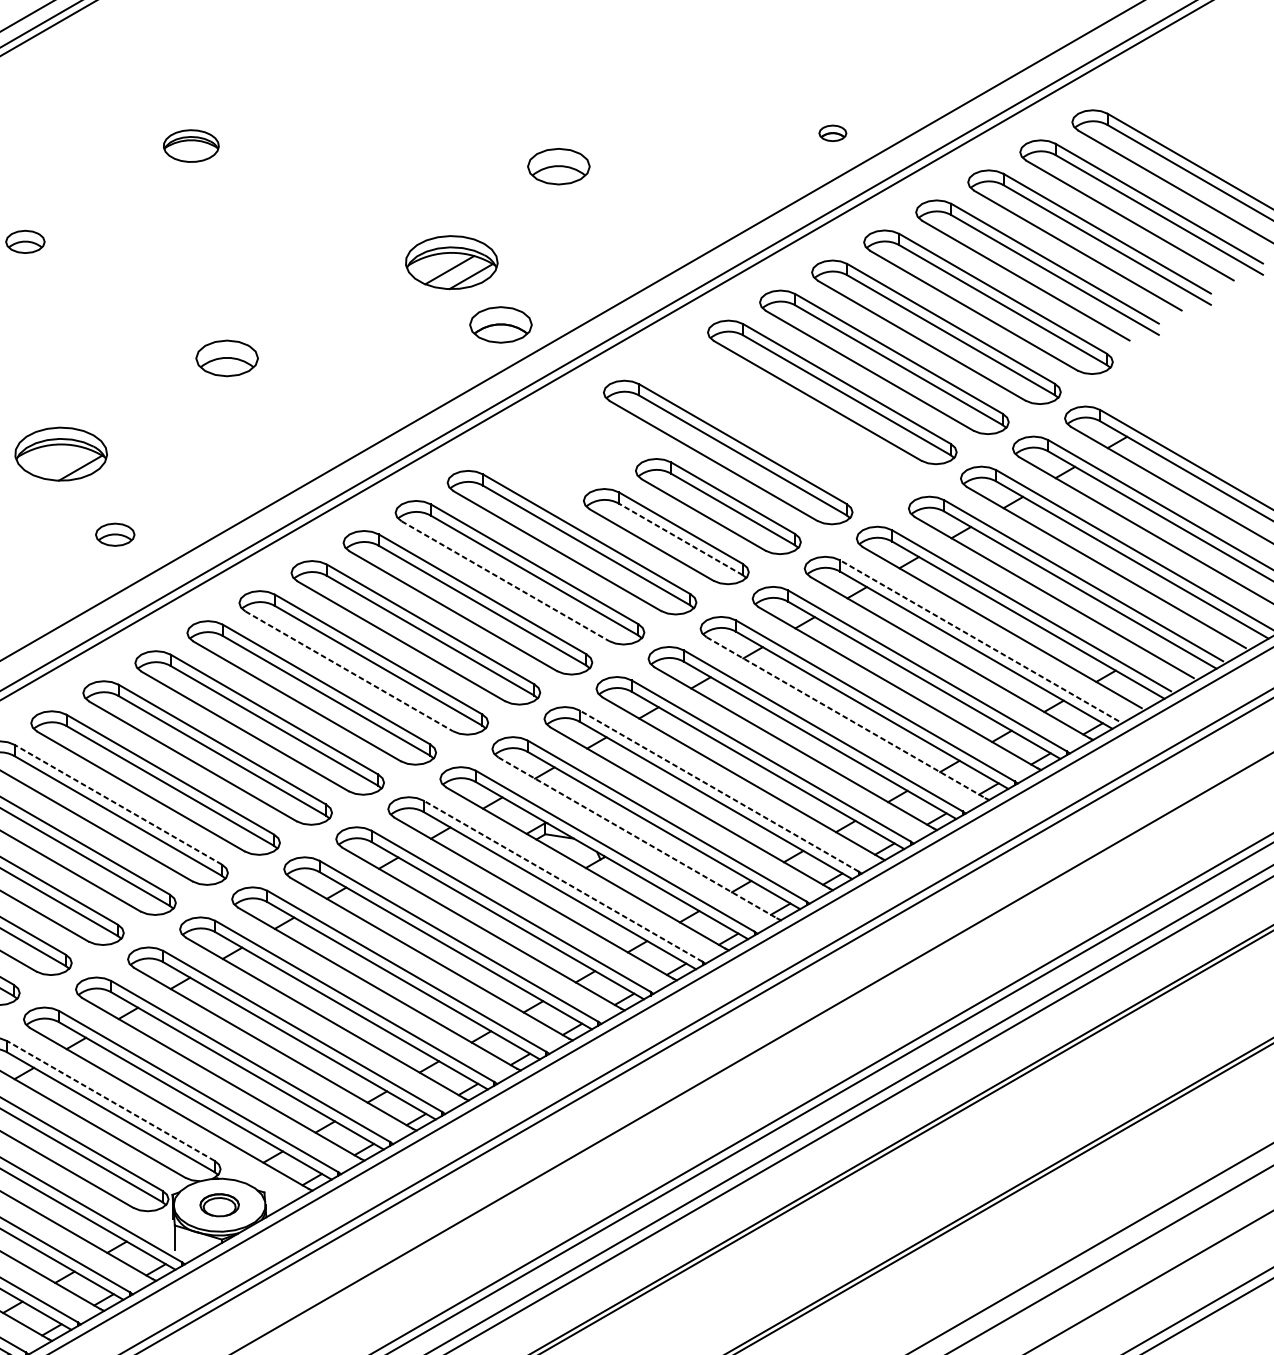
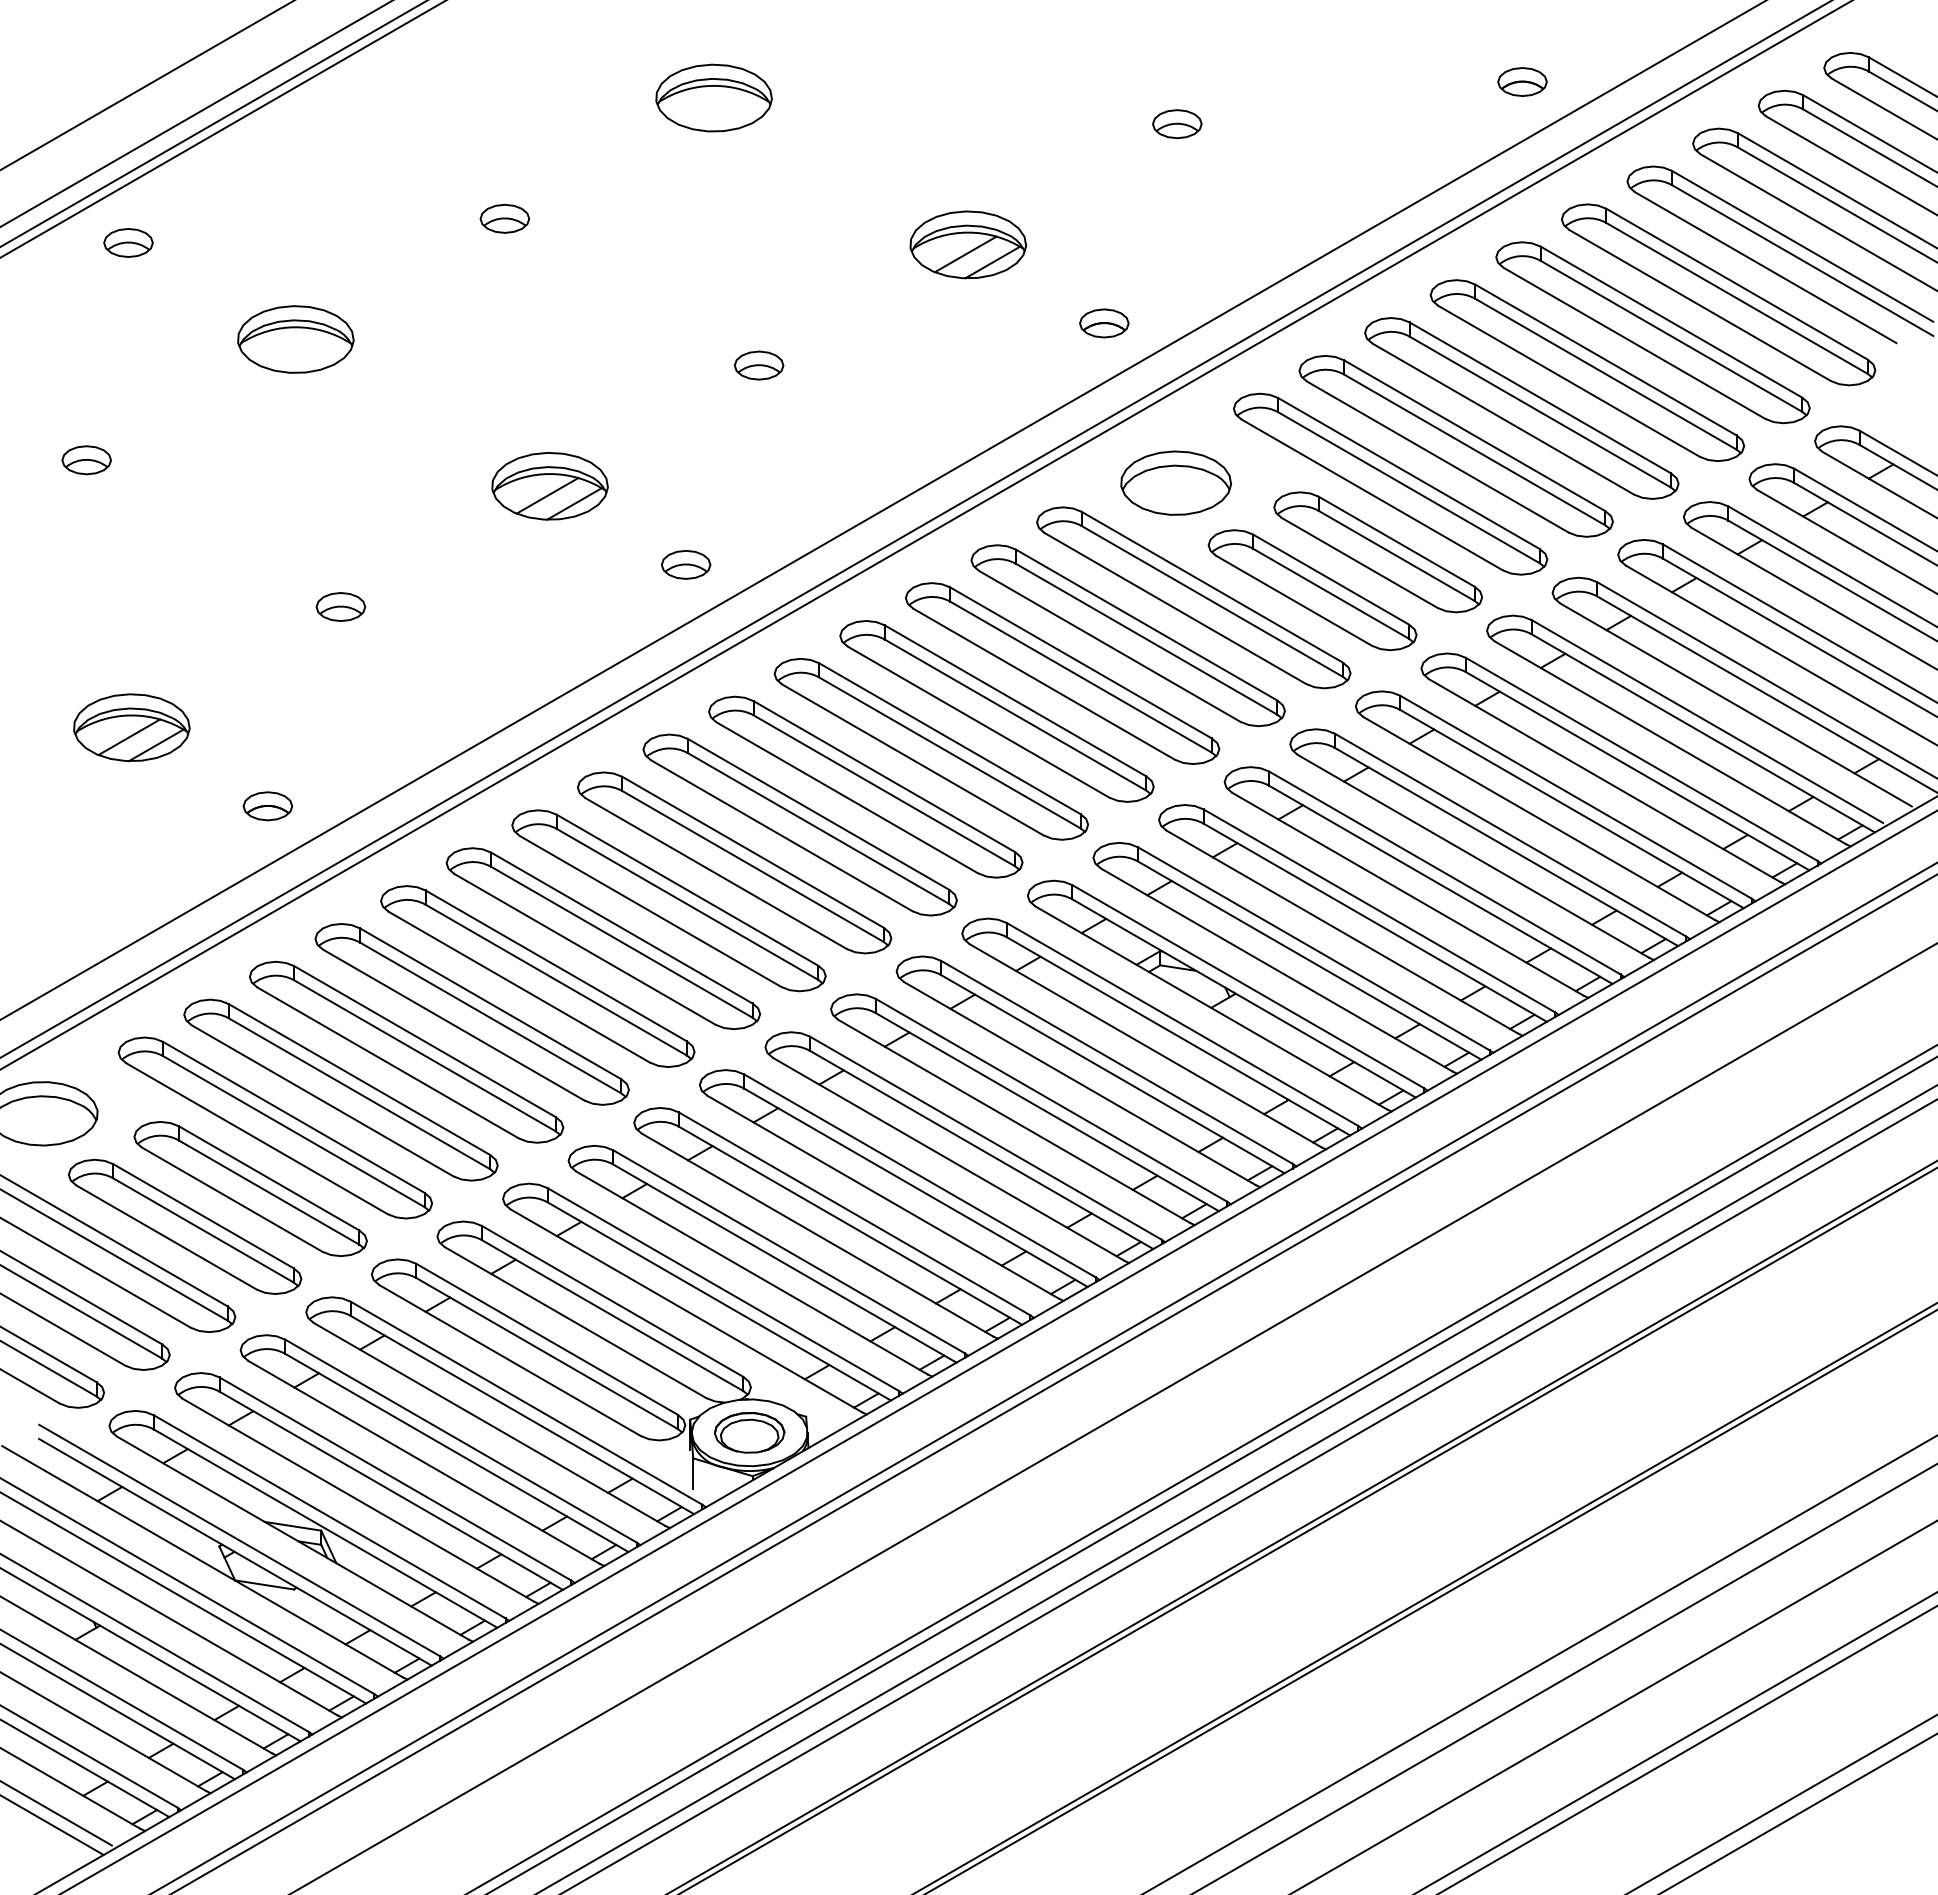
part: (832, 132) -> (1522, 81), size x1.43
part: (190, 145) -> (713, 97), size x1.67
part: (559, 167) -> (1177, 124), size x0.62
part: (451, 262) -> (967, 244), moved
part: (501, 324) -> (1104, 323), size x0.62
part: (226, 358) -> (758, 365), size x0.62
part: (779, 422) -> (1455, 446), added
part: (557, 451) -> (1175, 482), added
line: (59, 461) -> (547, 495), added
part: (115, 534) -> (686, 564), moved
line: (681, 539) -> (1331, 593), dashed -> solid
line: (505, 581) -> (1109, 646), dashed -> solid
line: (979, 640) -> (1707, 721), dashed -> solid
line: (348, 670) -> (912, 759), dashed -> solid
line: (846, 717) -> (1539, 818), dashed -> solid
line: (719, 790) -> (1379, 910), dashed -> solid
line: (117, 805) -> (621, 928), dashed -> solid
line: (637, 838) -> (1276, 970), dashed -> solid
line: (563, 881) -> (1182, 1024), dashed -> solid
line: (110, 1101) -> (612, 1301), dashed -> solid
part: (219, 1204) -> (749, 1432), size x1.43

